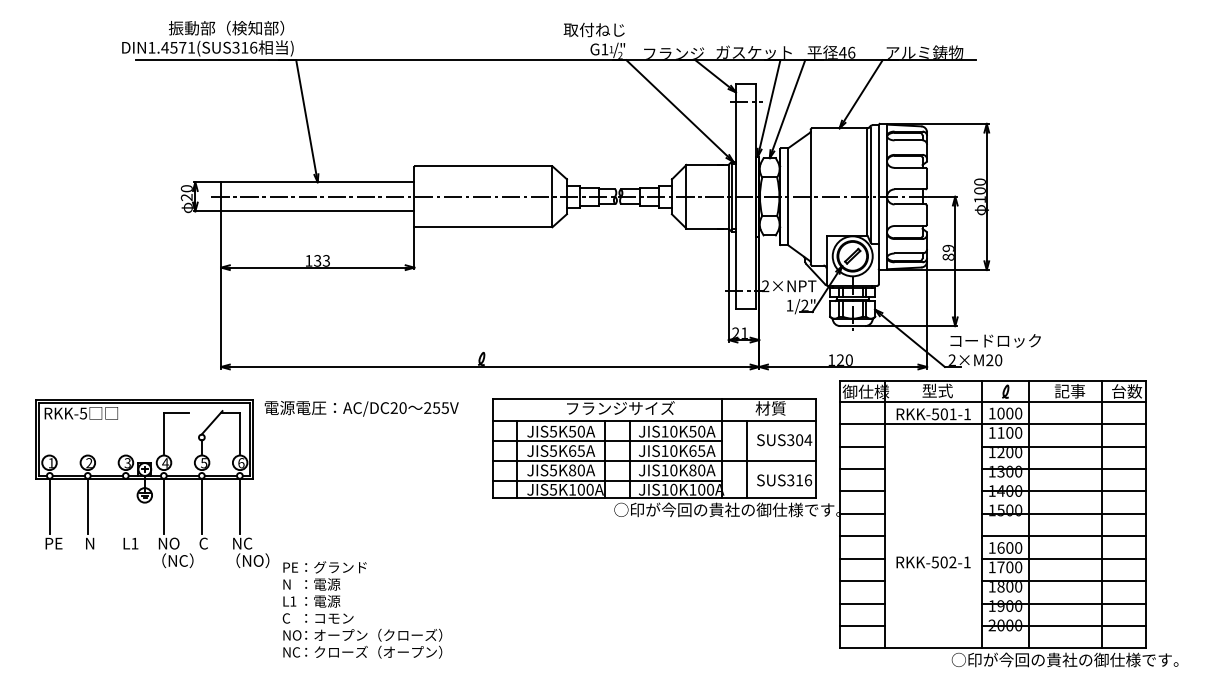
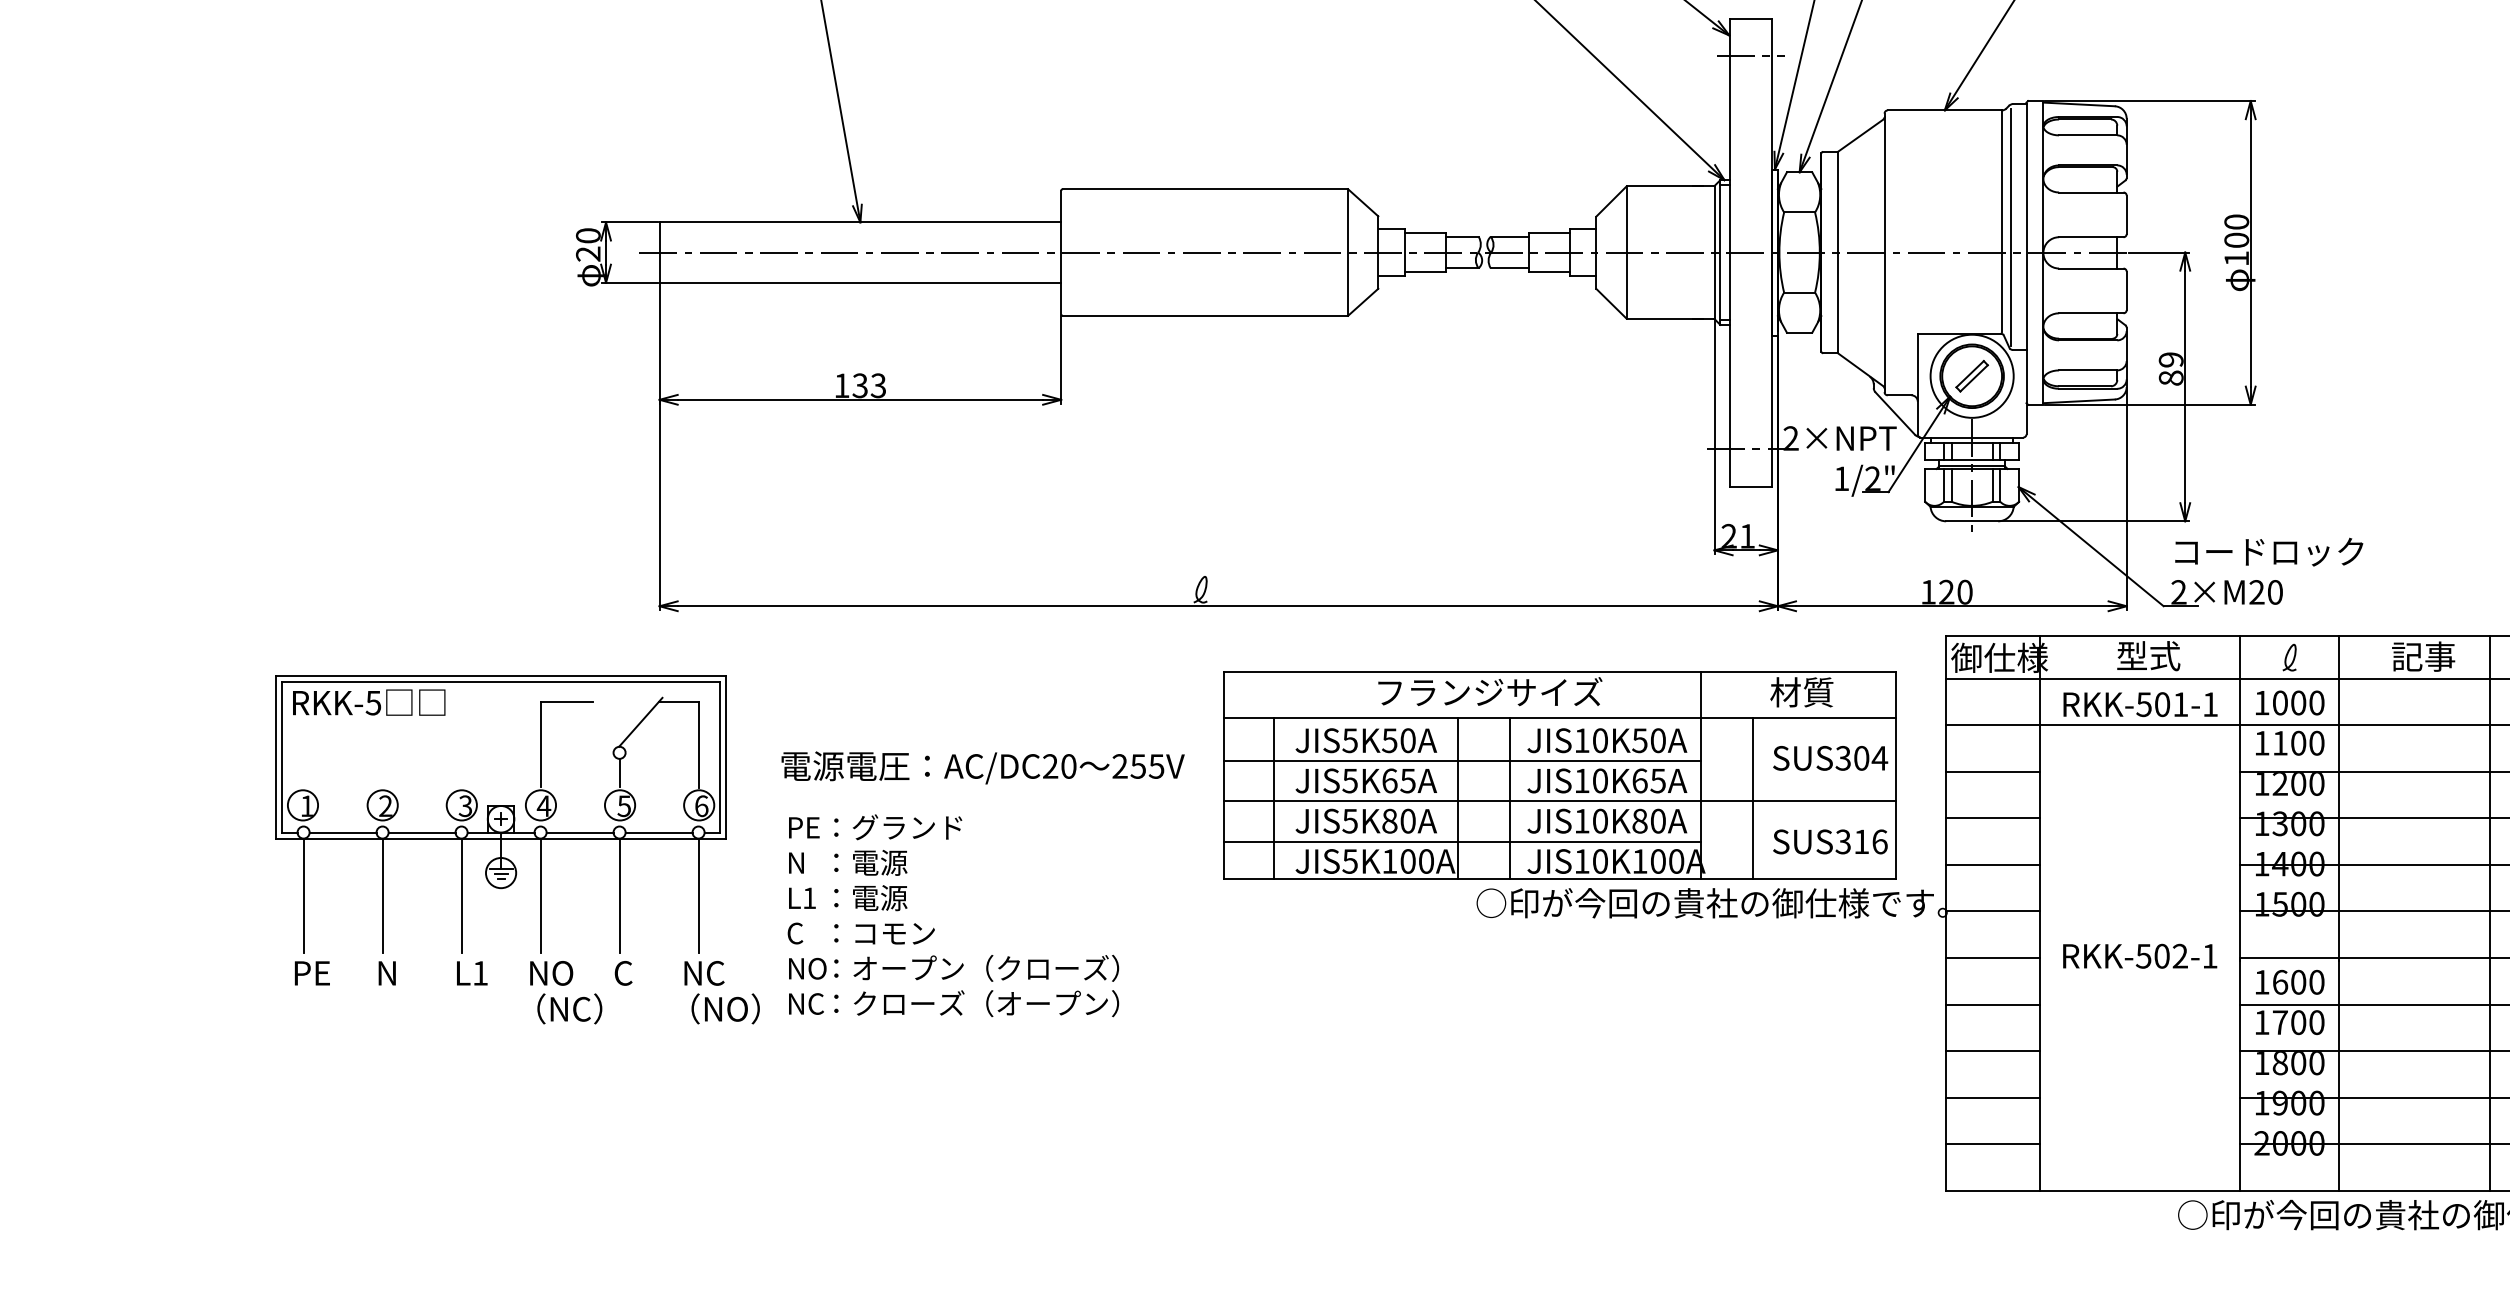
text: (361, 408) -> (982, 767), moved
line: (125, 506) -> (460, 896), added
text: (933, 562) -> (2139, 956), moved
text: (362, 609) -> (953, 914), moved

